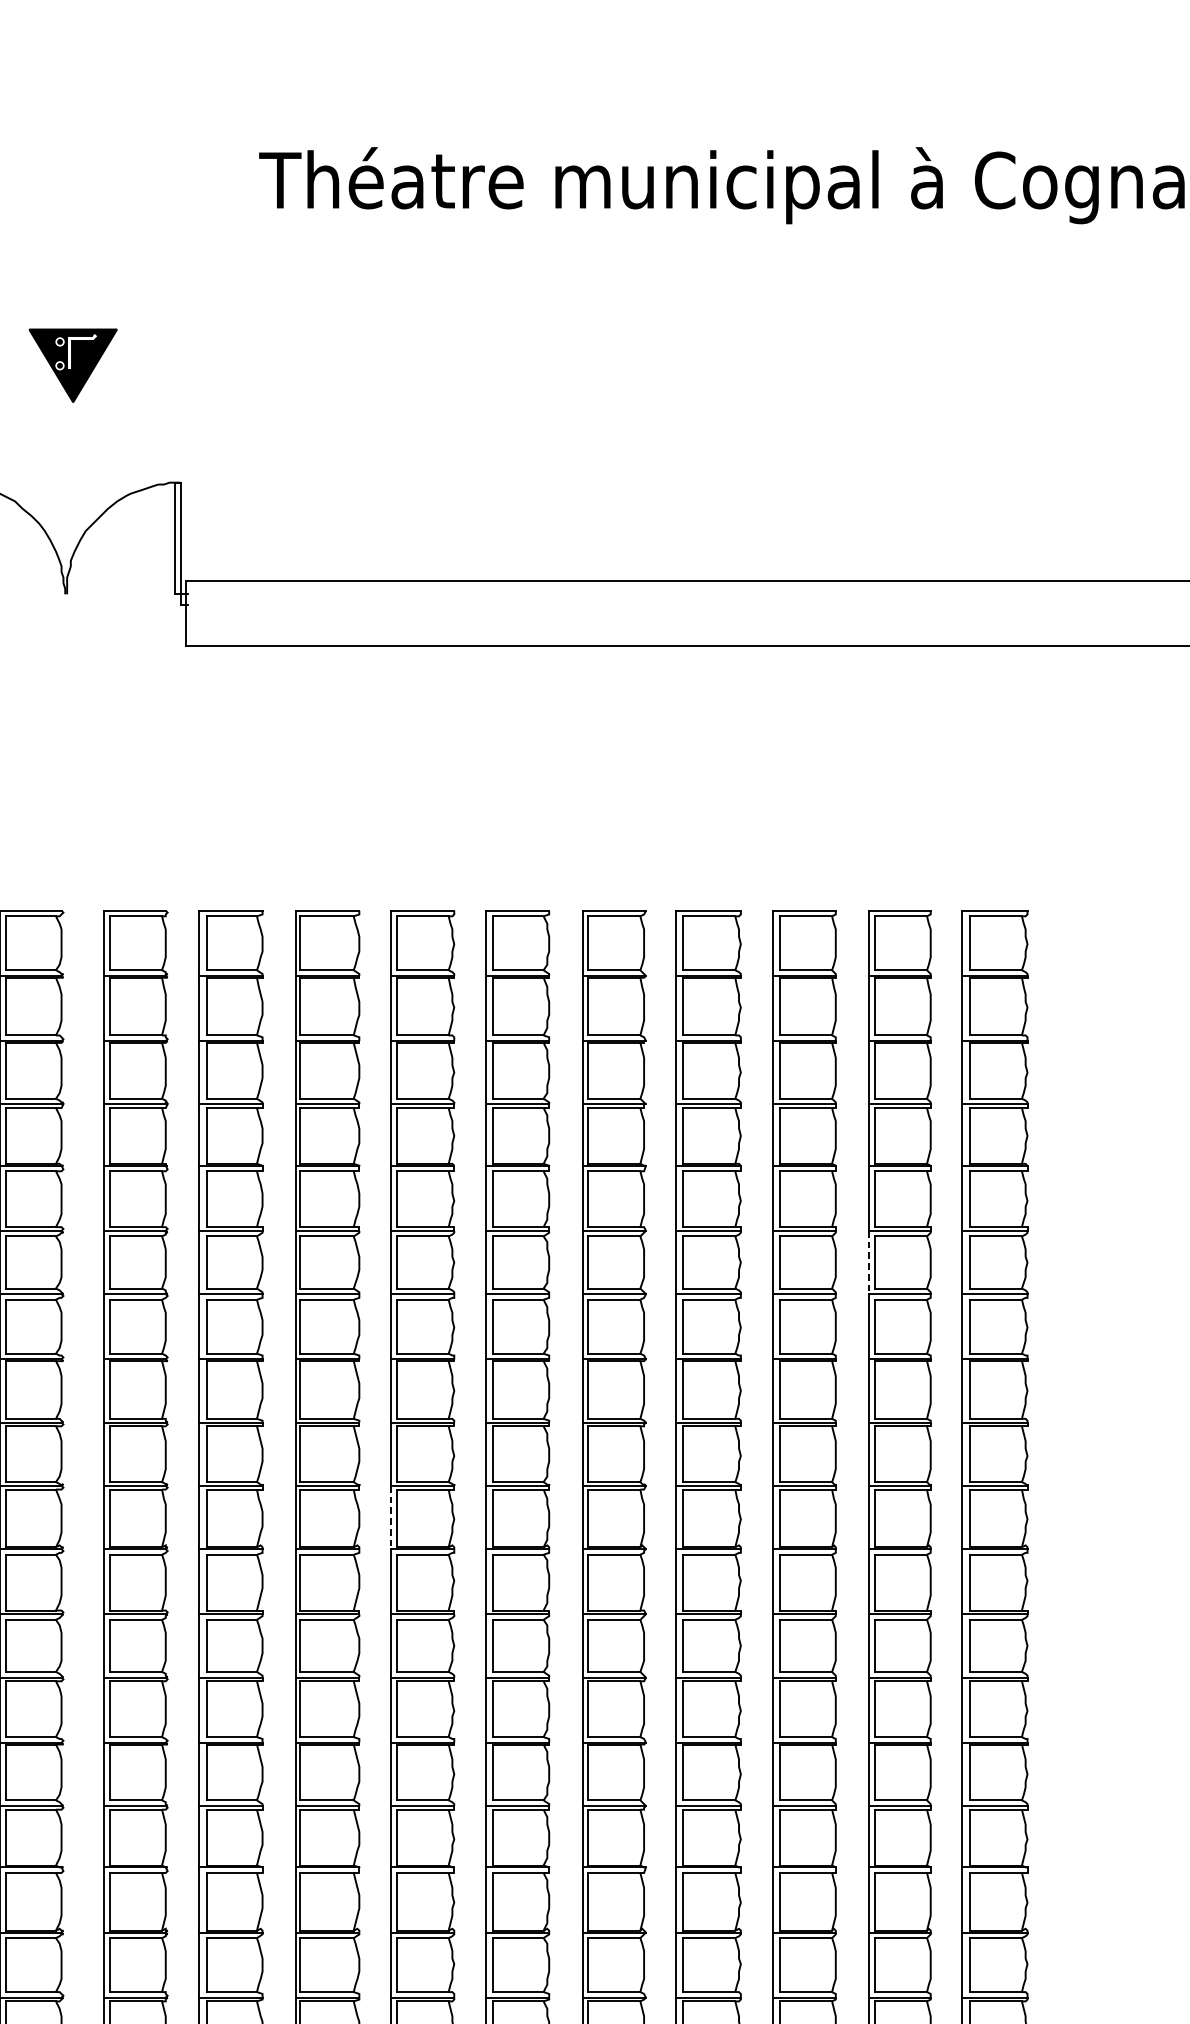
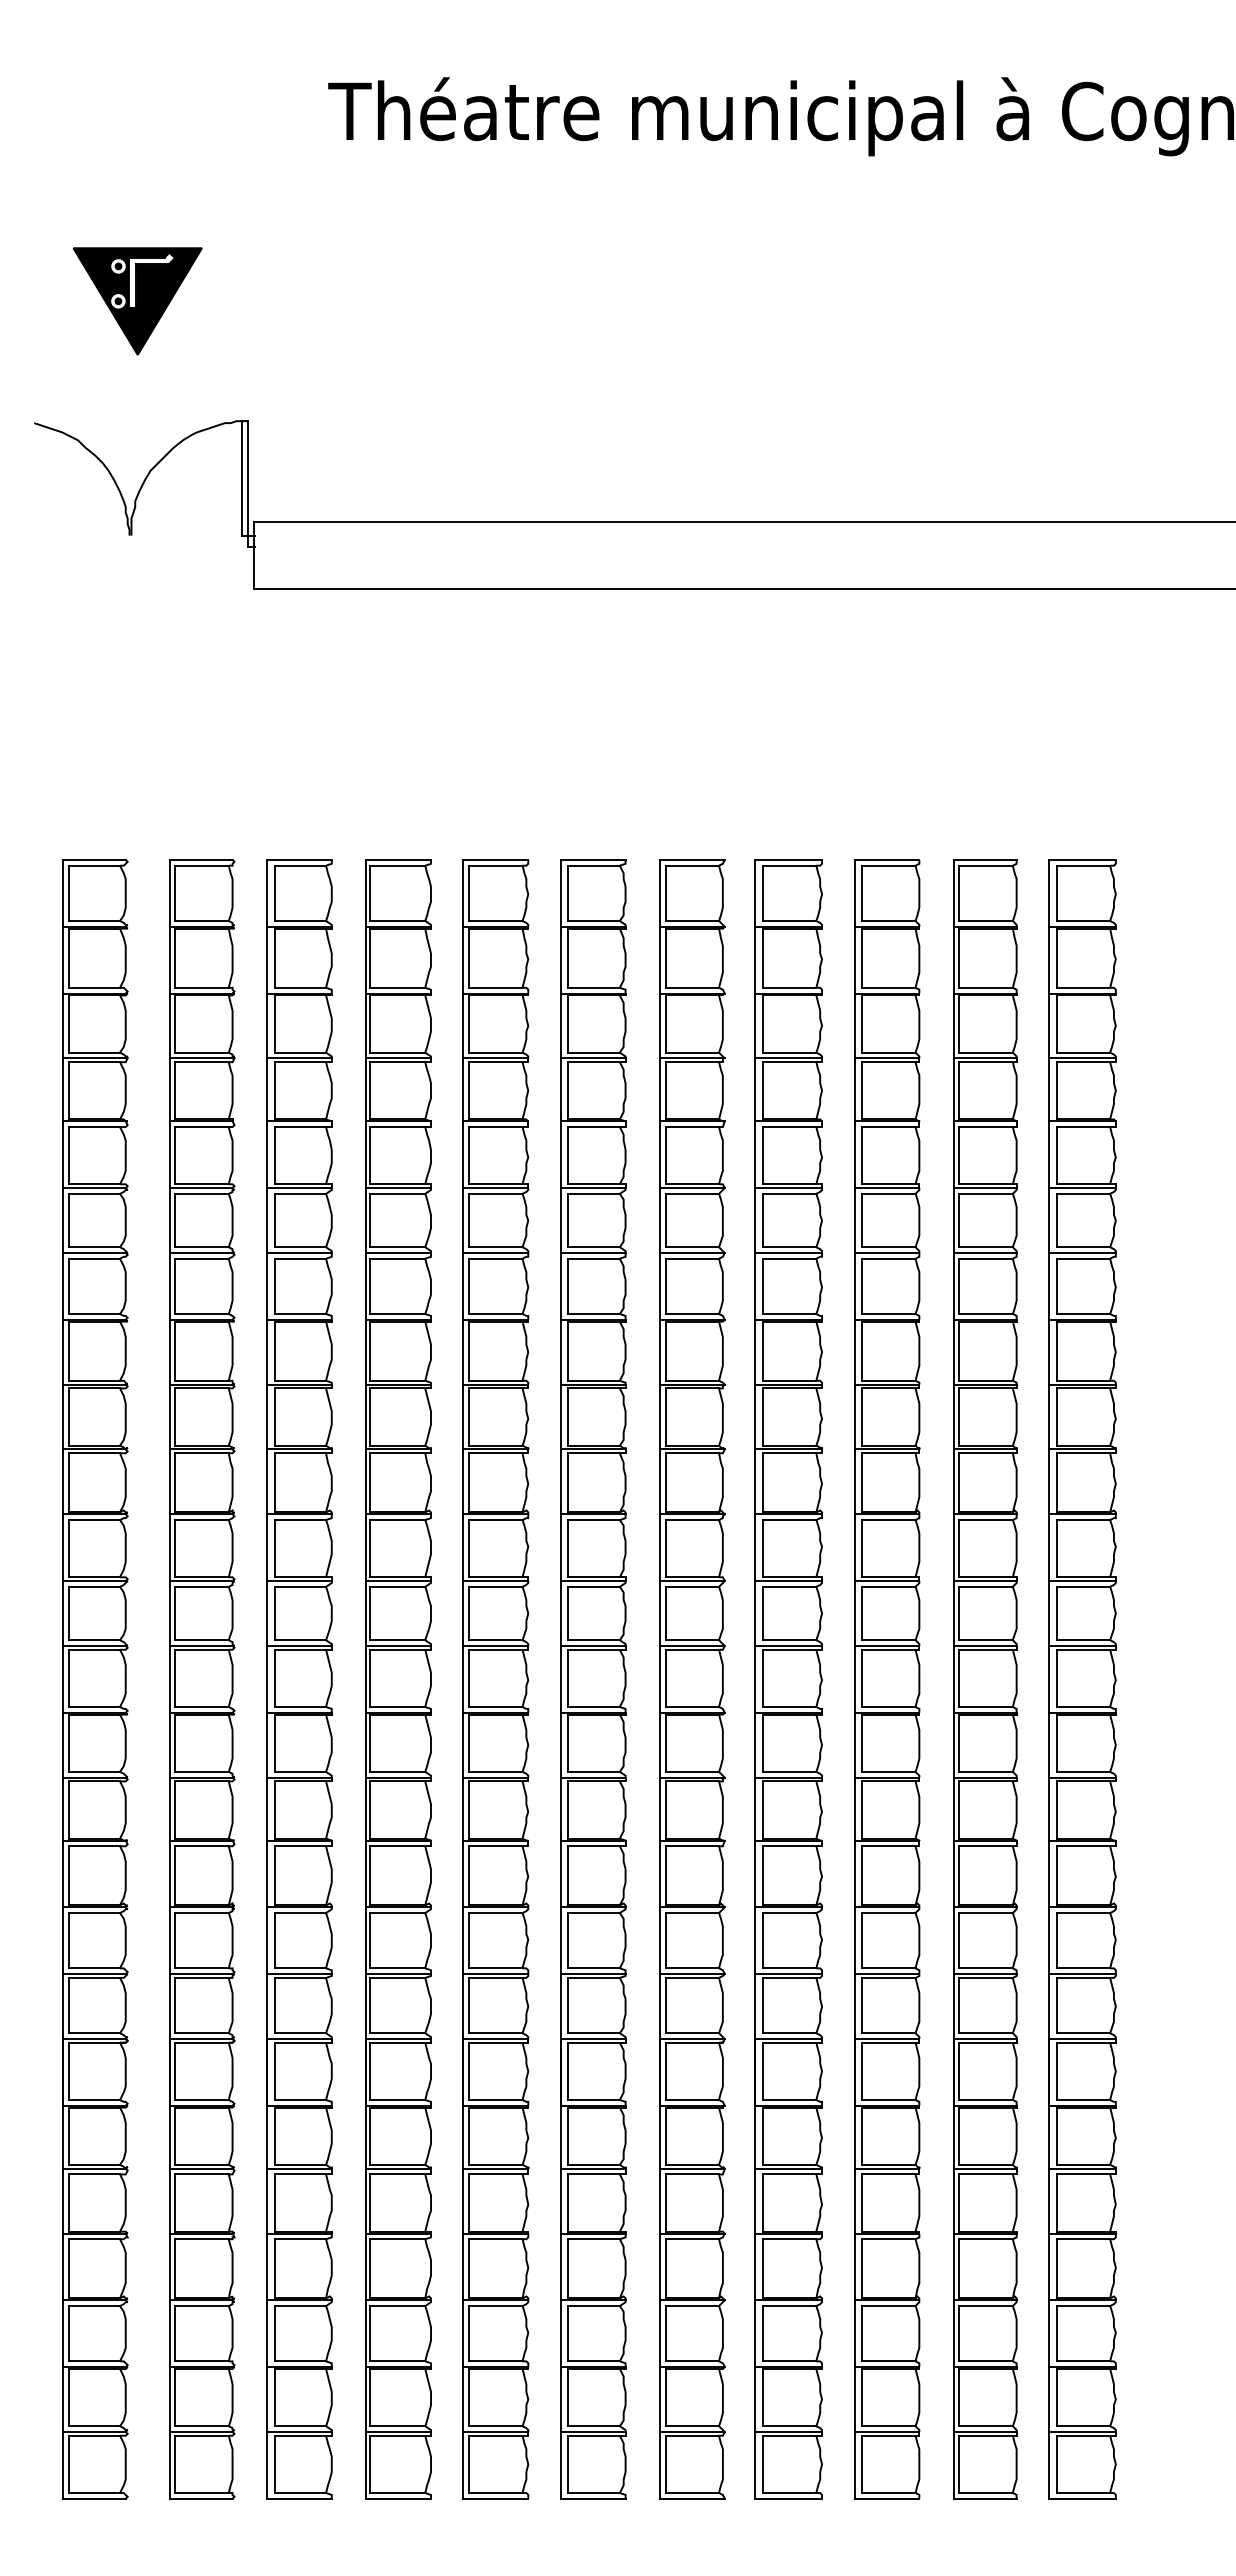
part: (73, 365) -> (137, 301), size x1.43
line: (869, 1263) -> (953, 1221), dashed -> solid
line: (391, 1518) -> (463, 1482), dashed -> solid

